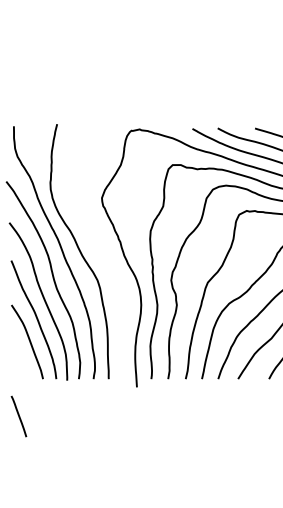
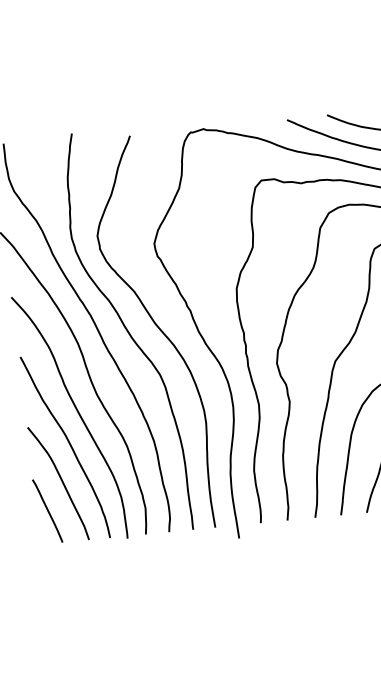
curve: (98, 251) -> (157, 329), added
line: (18, 416) -> (46, 511), moved

